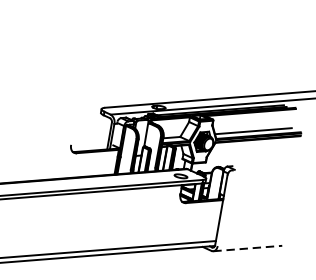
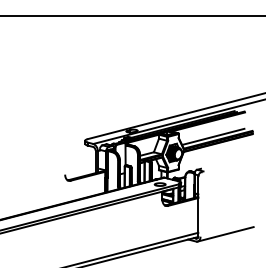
line: (247, 248) -> (225, 234), dashed -> solid

